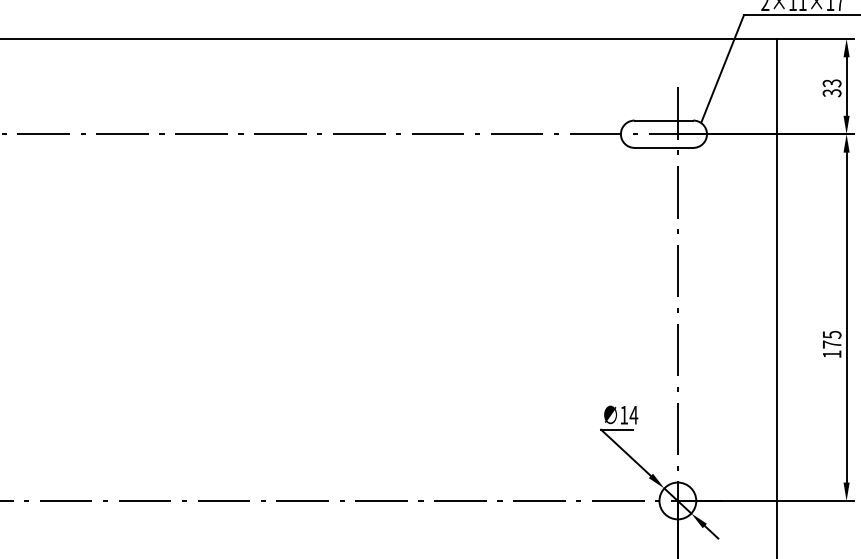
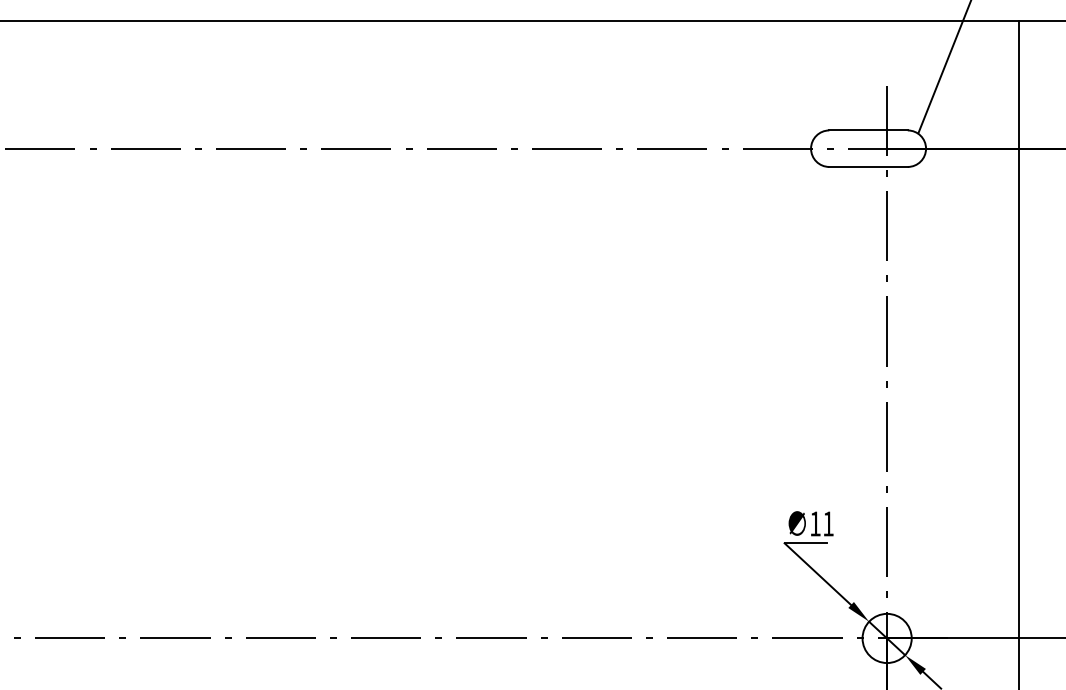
text: (633, 415) -> (827, 524), 14 -> 11

